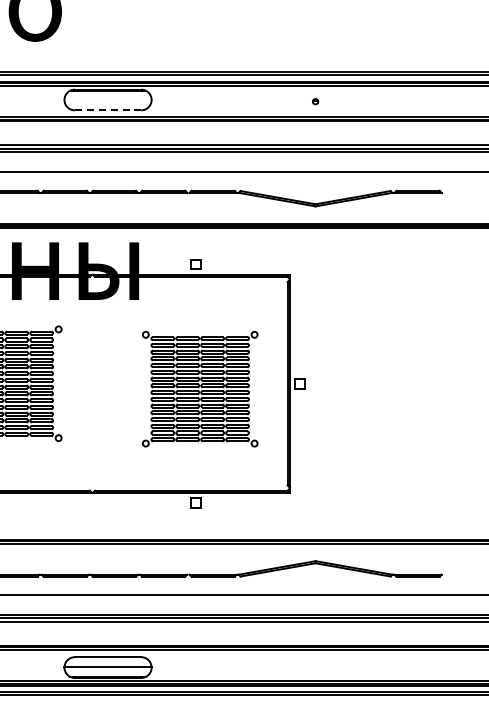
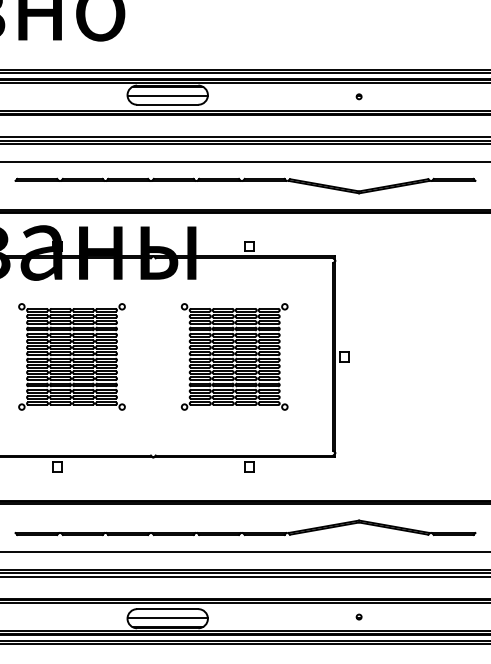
line: (107, 100) -> (167, 95), added
line: (107, 110) -> (167, 104), dashed -> solid
part: (199, 388) -> (234, 356), moved
part: (314, 665) -> (358, 616), added

